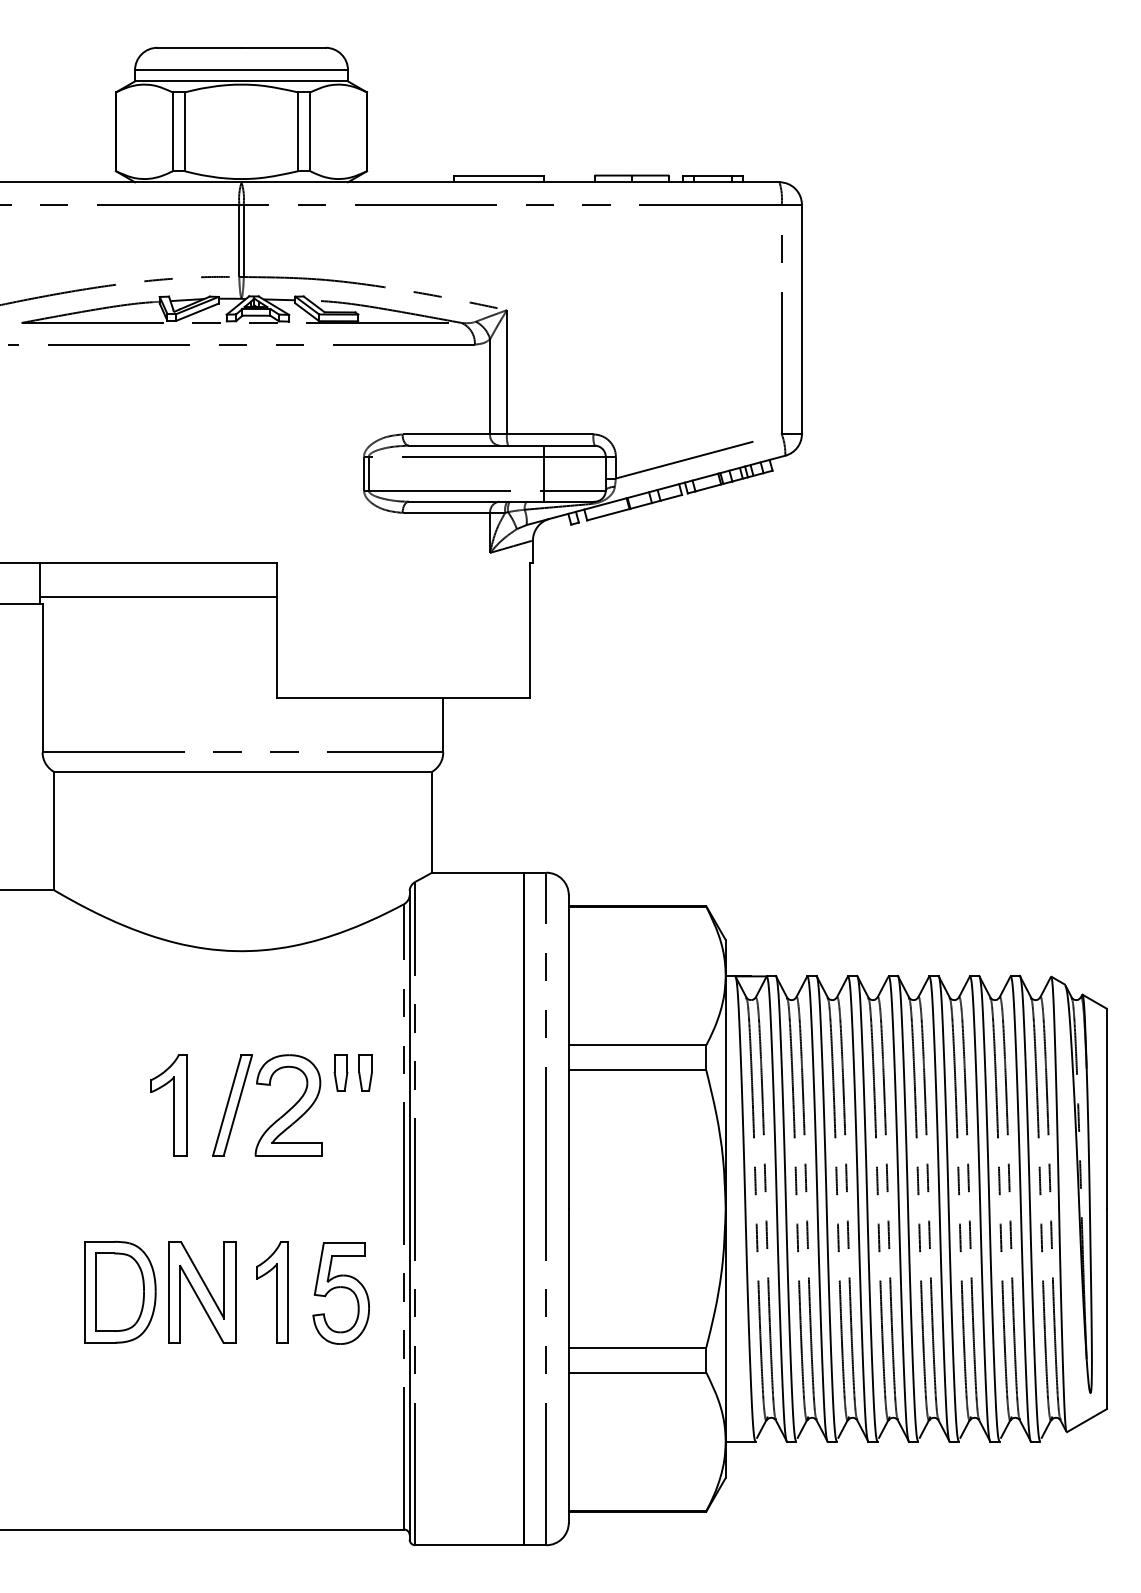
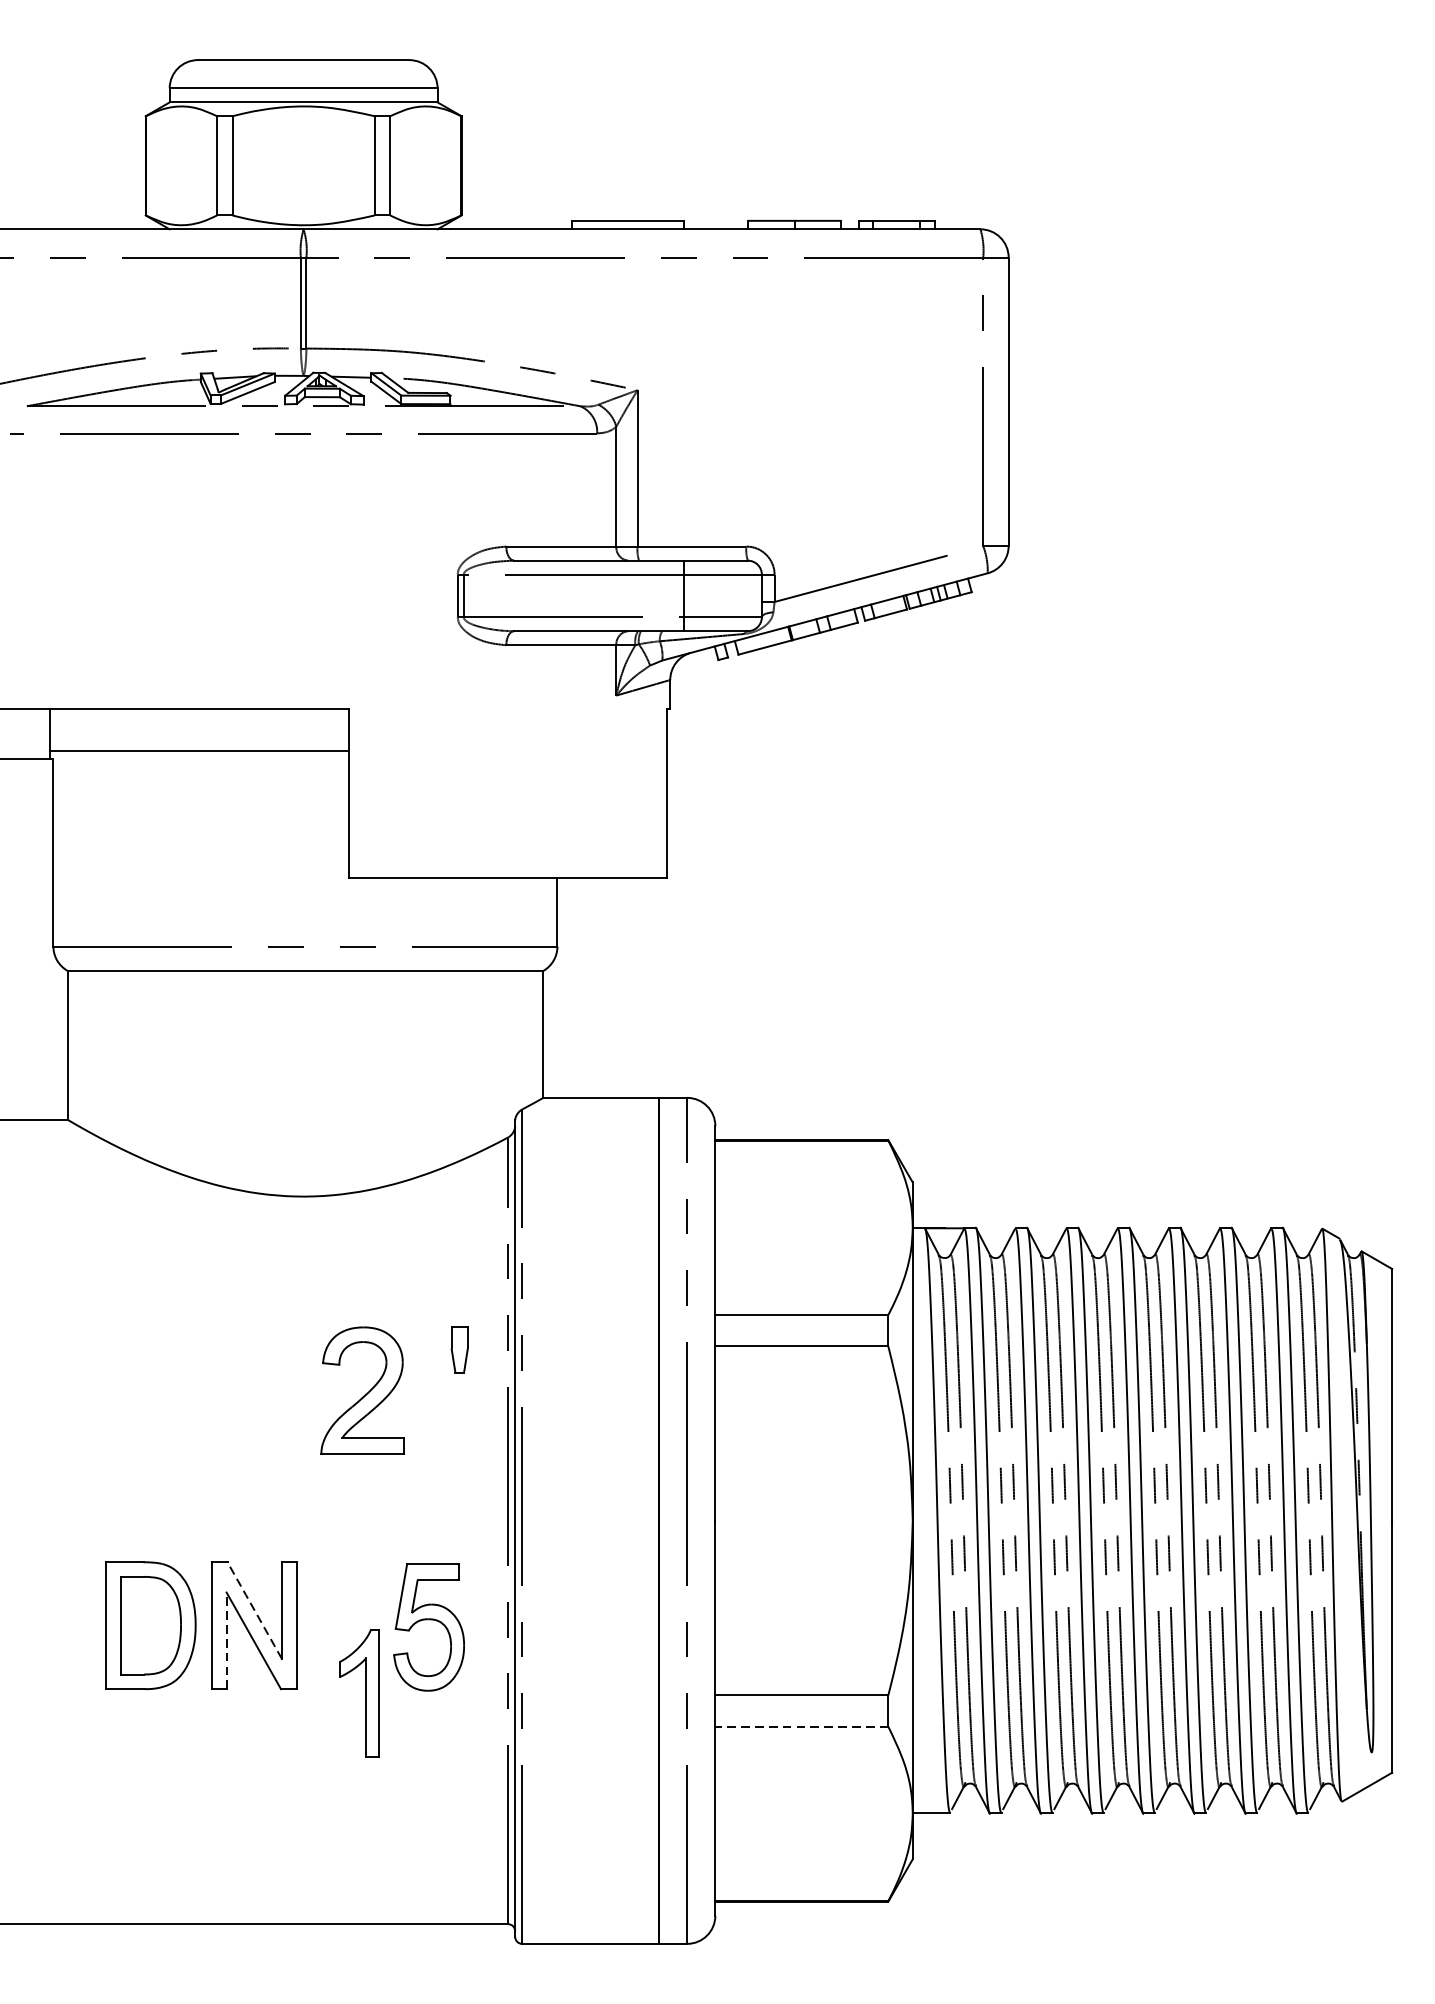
part: (340, 1072) -> (428, 1349), removed
part: (168, 1105) -> (211, 1390), removed
part: (232, 1105) -> (292, 1390), removed
line: (202, 1279) -> (254, 1609), solid -> dashed
part: (272, 1292) -> (360, 1693), moved
line: (180, 1303) -> (226, 1639), solid -> dashed
line: (637, 1372) -> (801, 1726), solid -> dashed

